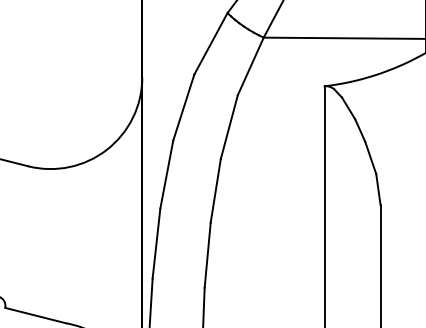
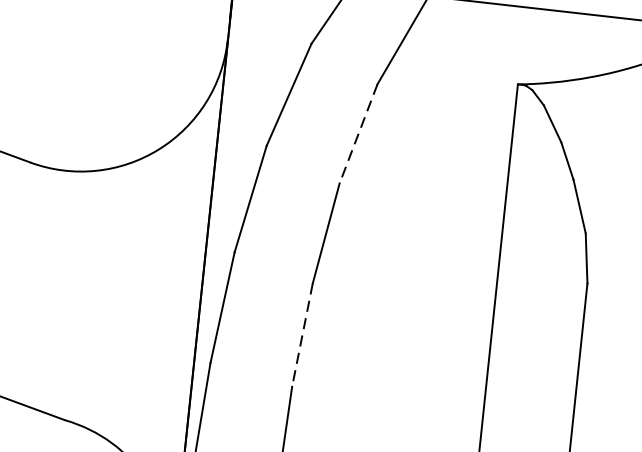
line: (229, 127) -> (358, 134), solid -> dashed
line: (207, 255) -> (302, 335), solid -> dashed

